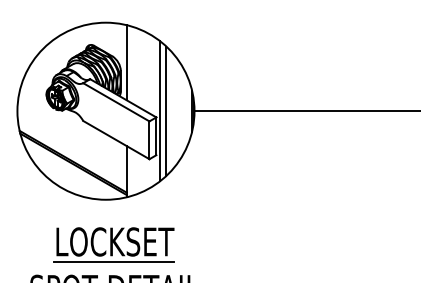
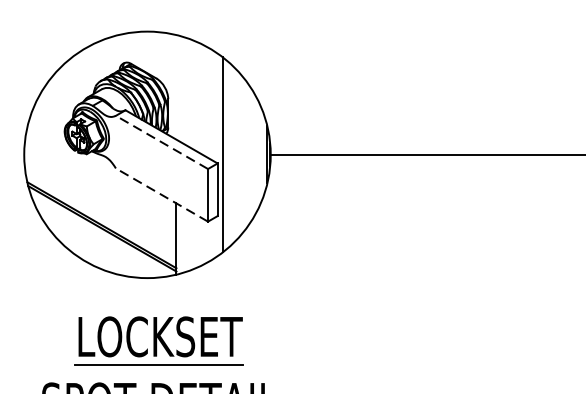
line: (126, 62) -> (176, 87), removed
line: (115, 102) -> (160, 142), solid -> dashed
line: (166, 110) -> (231, 153), removed
line: (115, 139) -> (160, 194), solid -> dashed

